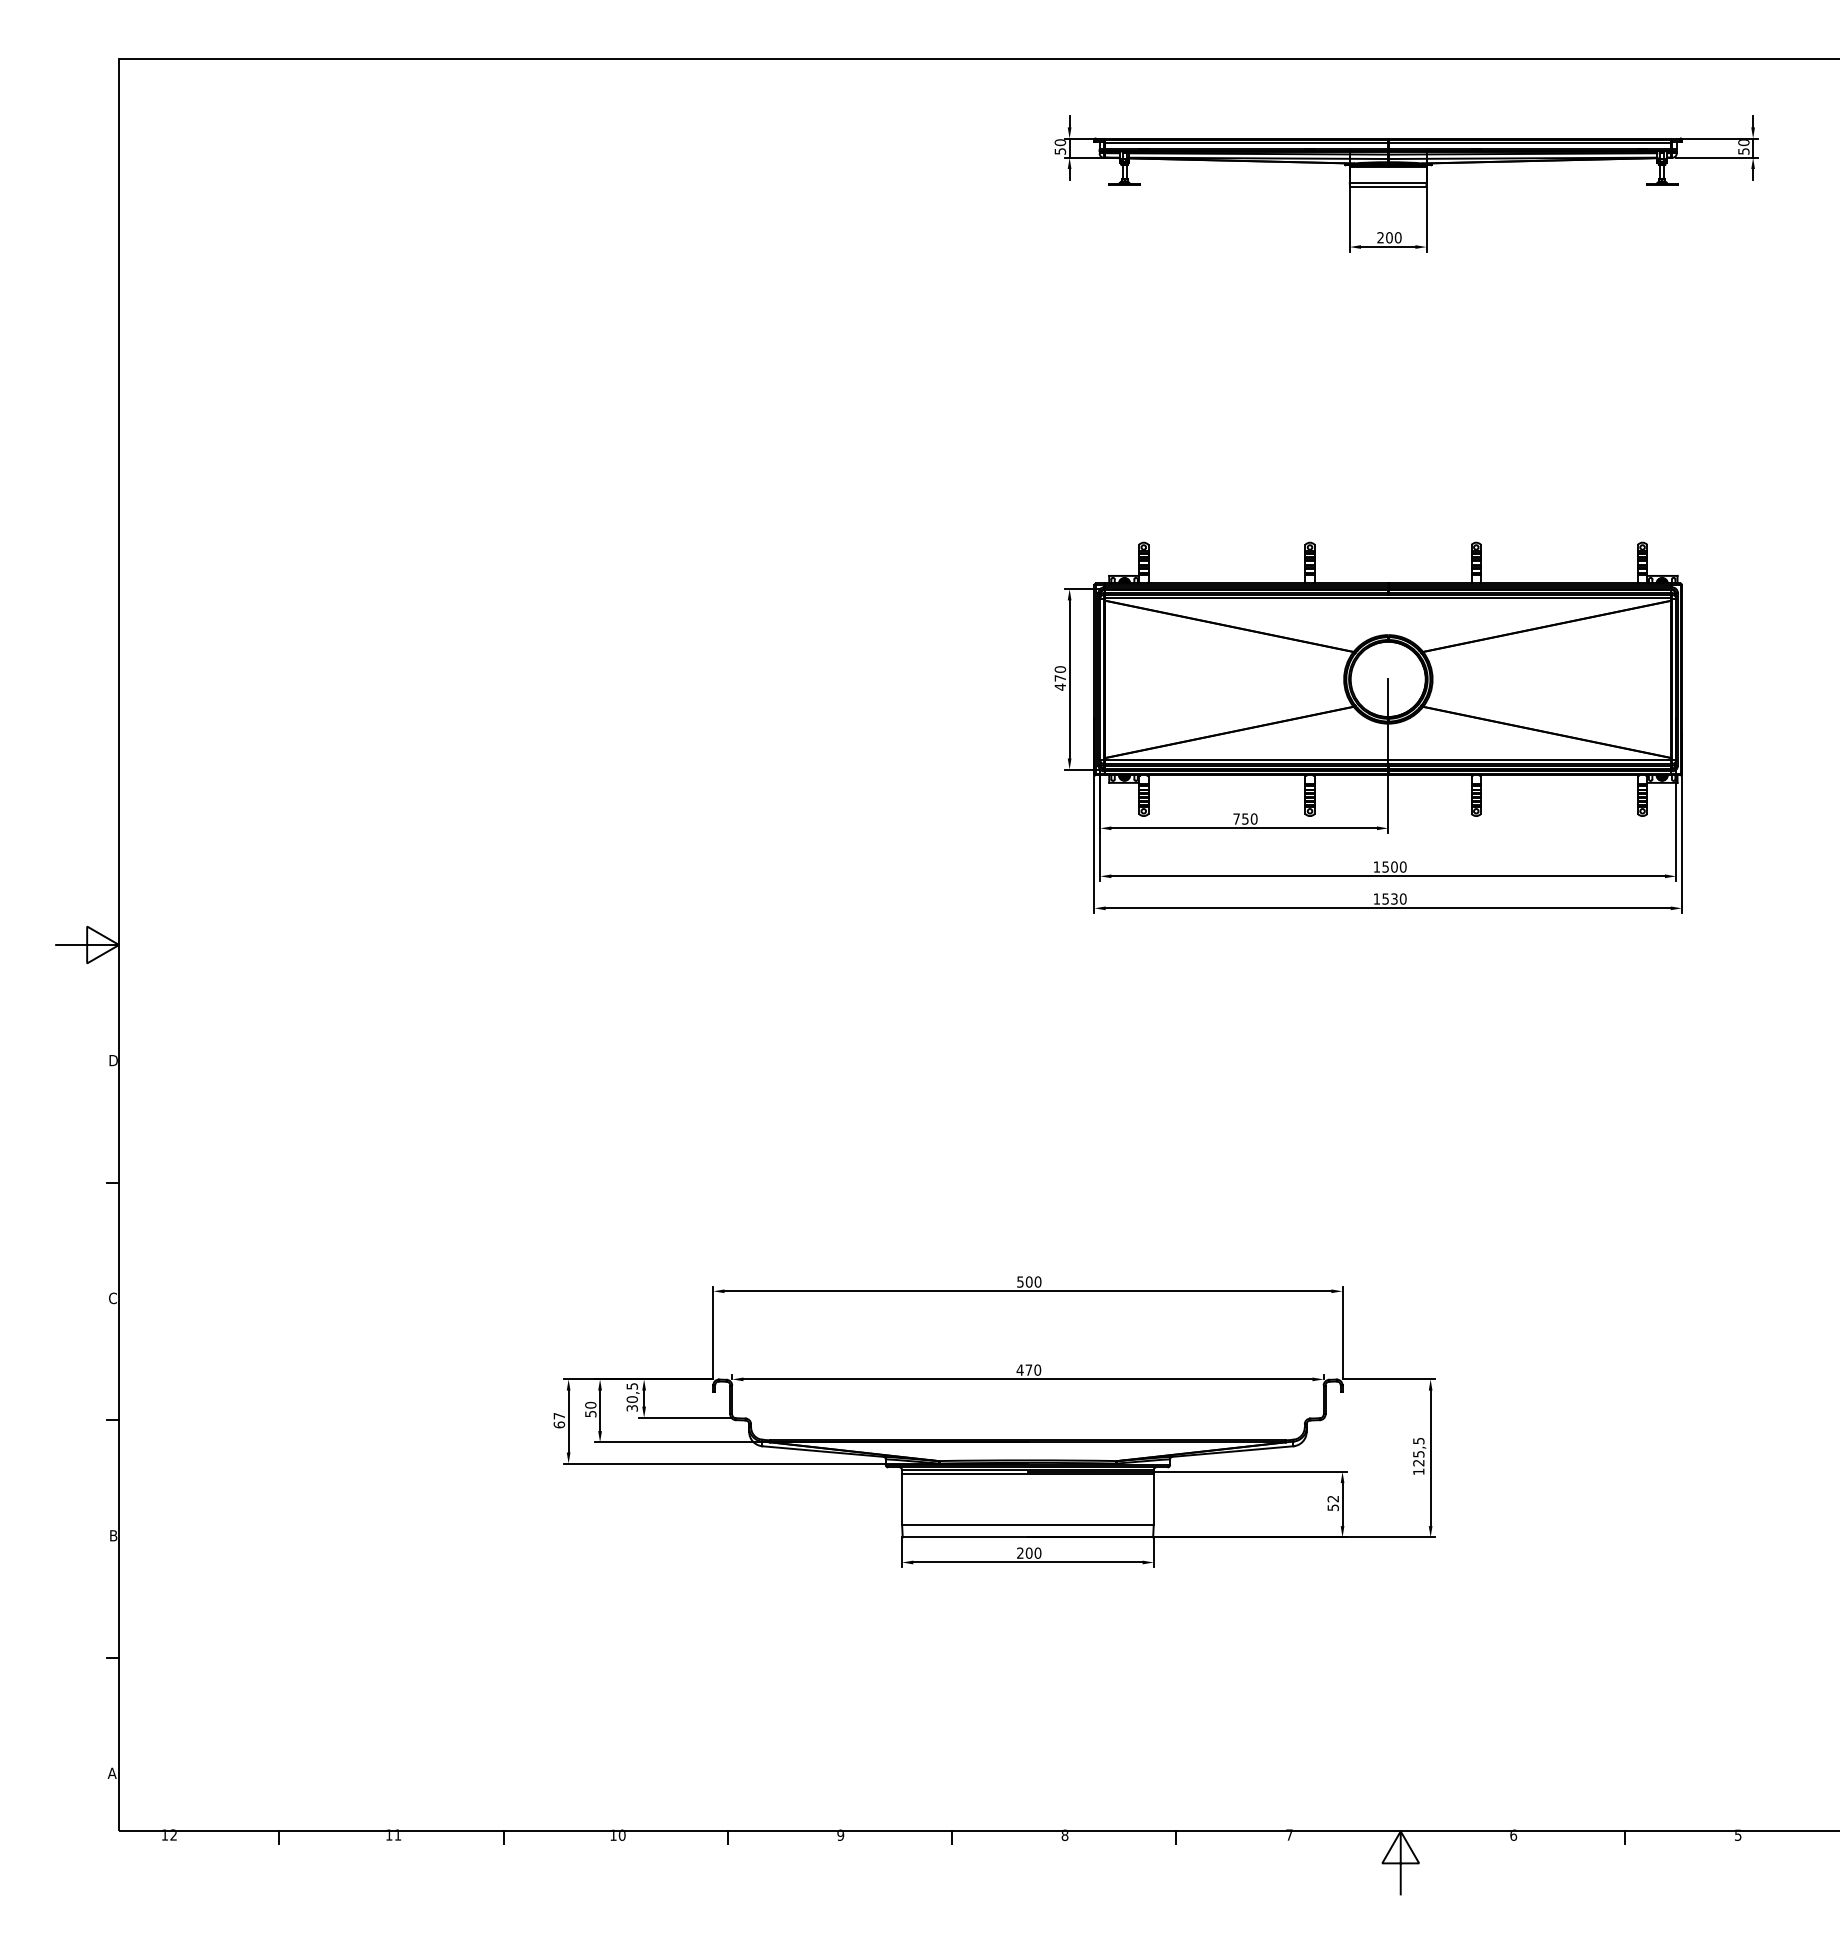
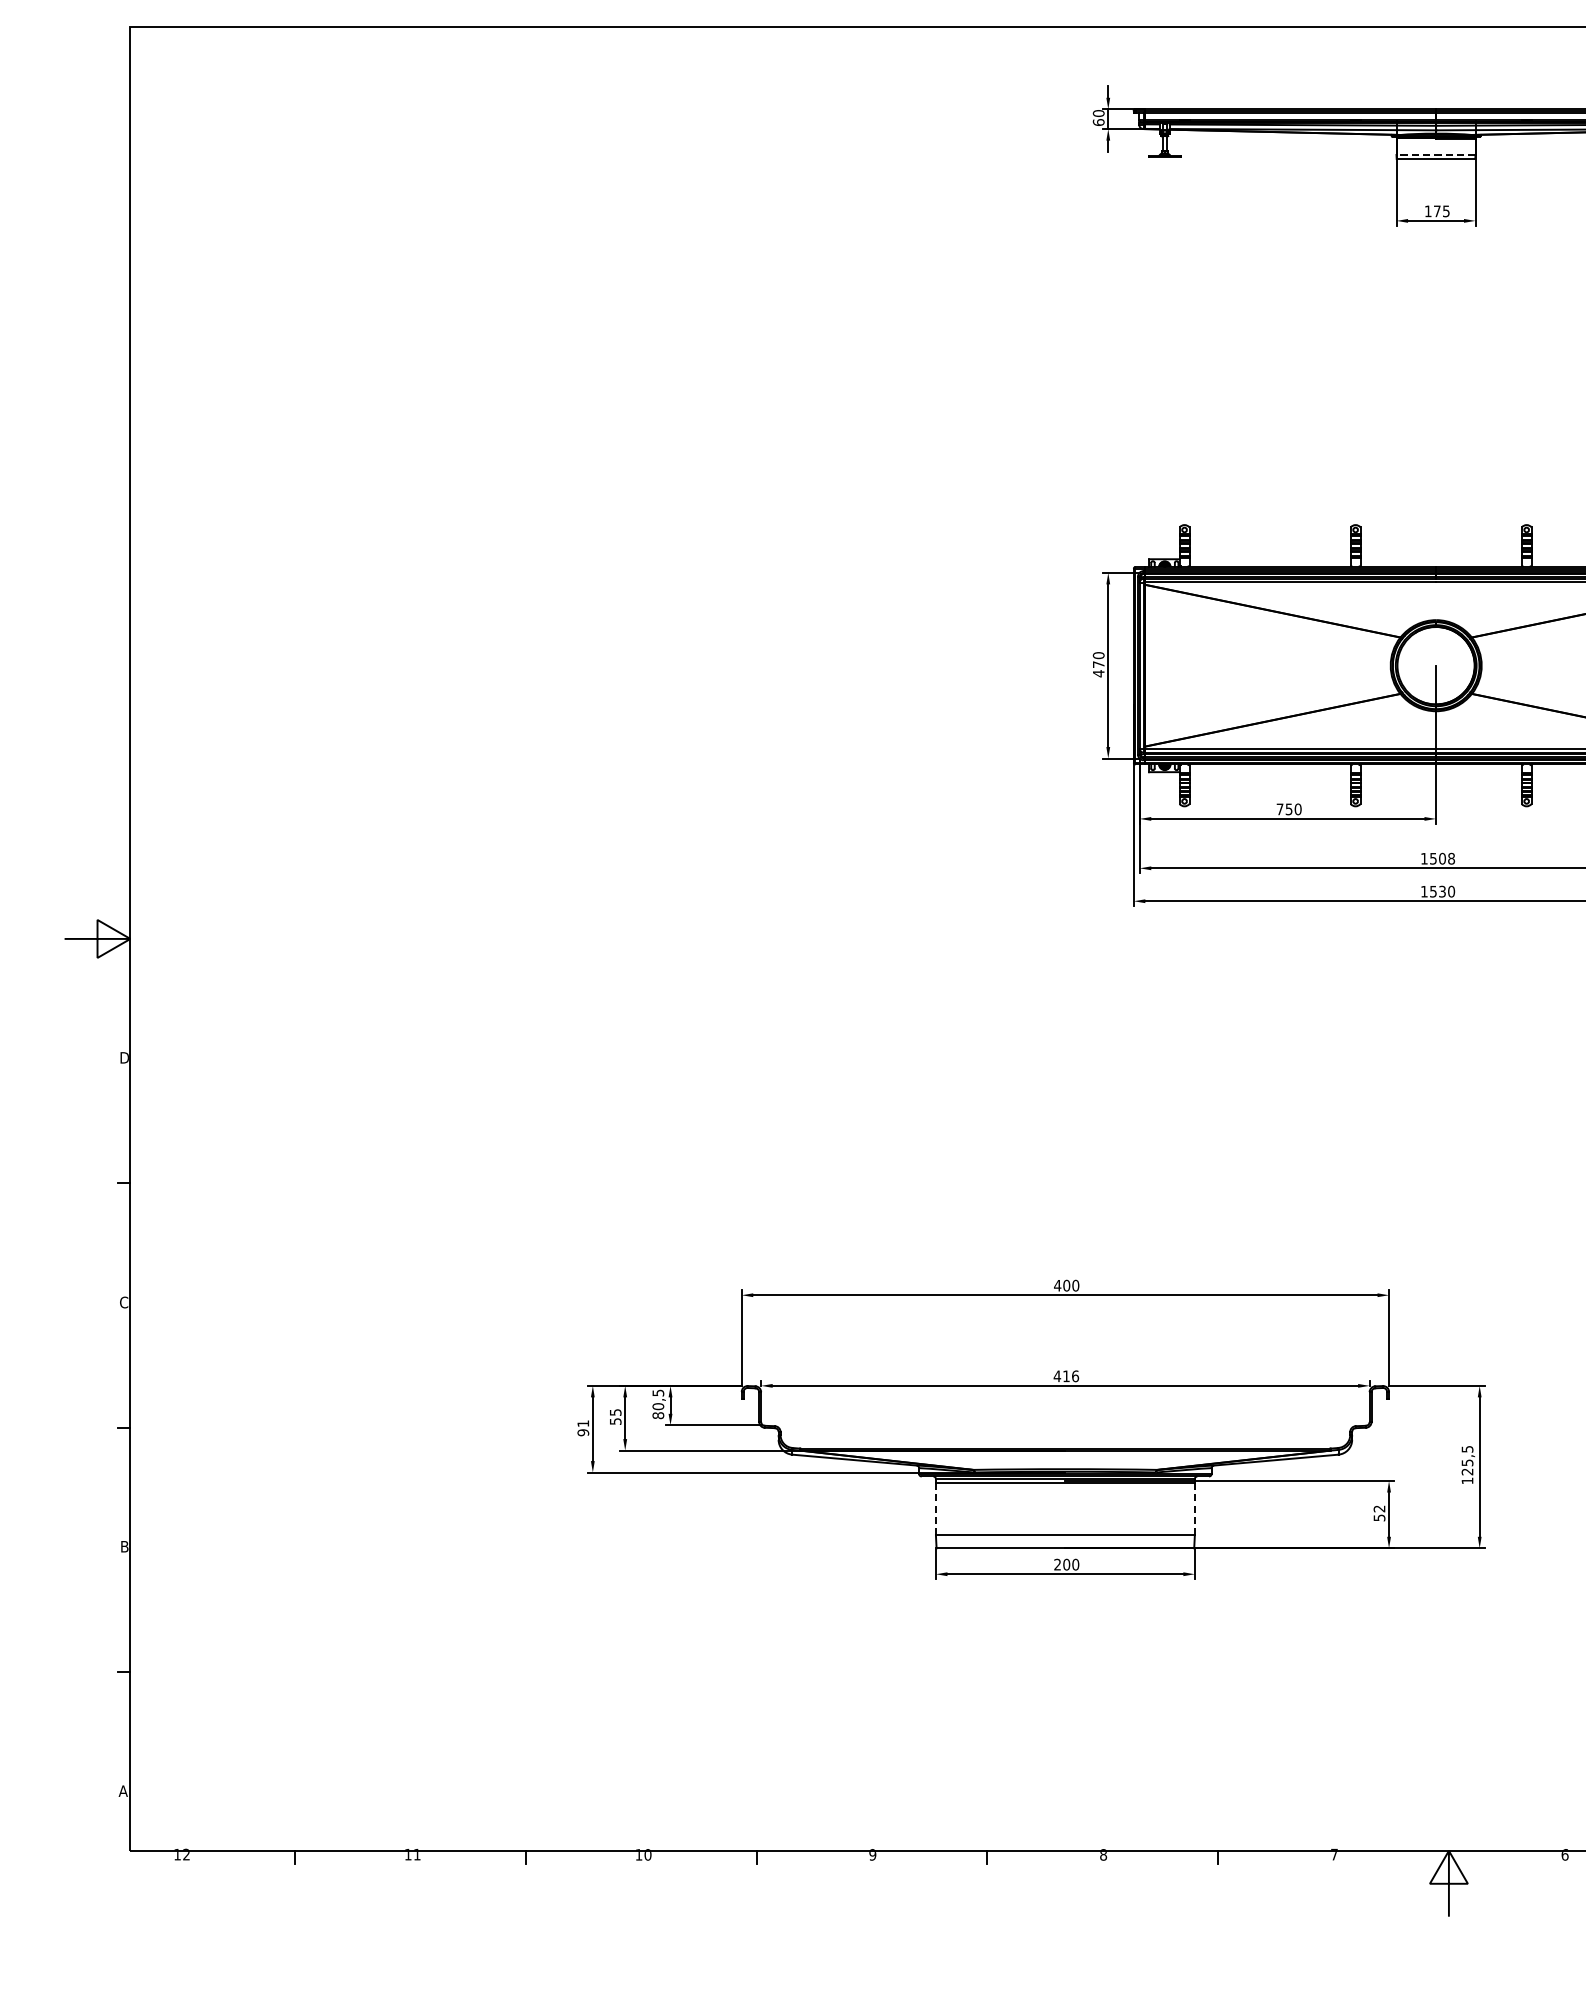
text: (1060, 151) -> (1098, 122), 50 -> 60
line: (1387, 182) -> (1435, 154), solid -> dashed
text: (1389, 237) -> (1437, 211), 200 -> 175
text: (1402, 866) -> (1450, 858), 1500 -> 1508
text: (1020, 1281) -> (1057, 1285), 500 -> 400
text: (1033, 1369) -> (1071, 1375), 470 -> 416
text: (590, 1404) -> (615, 1411), 50 -> 55
text: (631, 1408) -> (657, 1415), 30,5 -> 80,5
text: (559, 1420) -> (583, 1428), 67 -> 91
line: (902, 1498) -> (936, 1508), solid -> dashed
line: (1153, 1498) -> (1194, 1508), solid -> dashed

